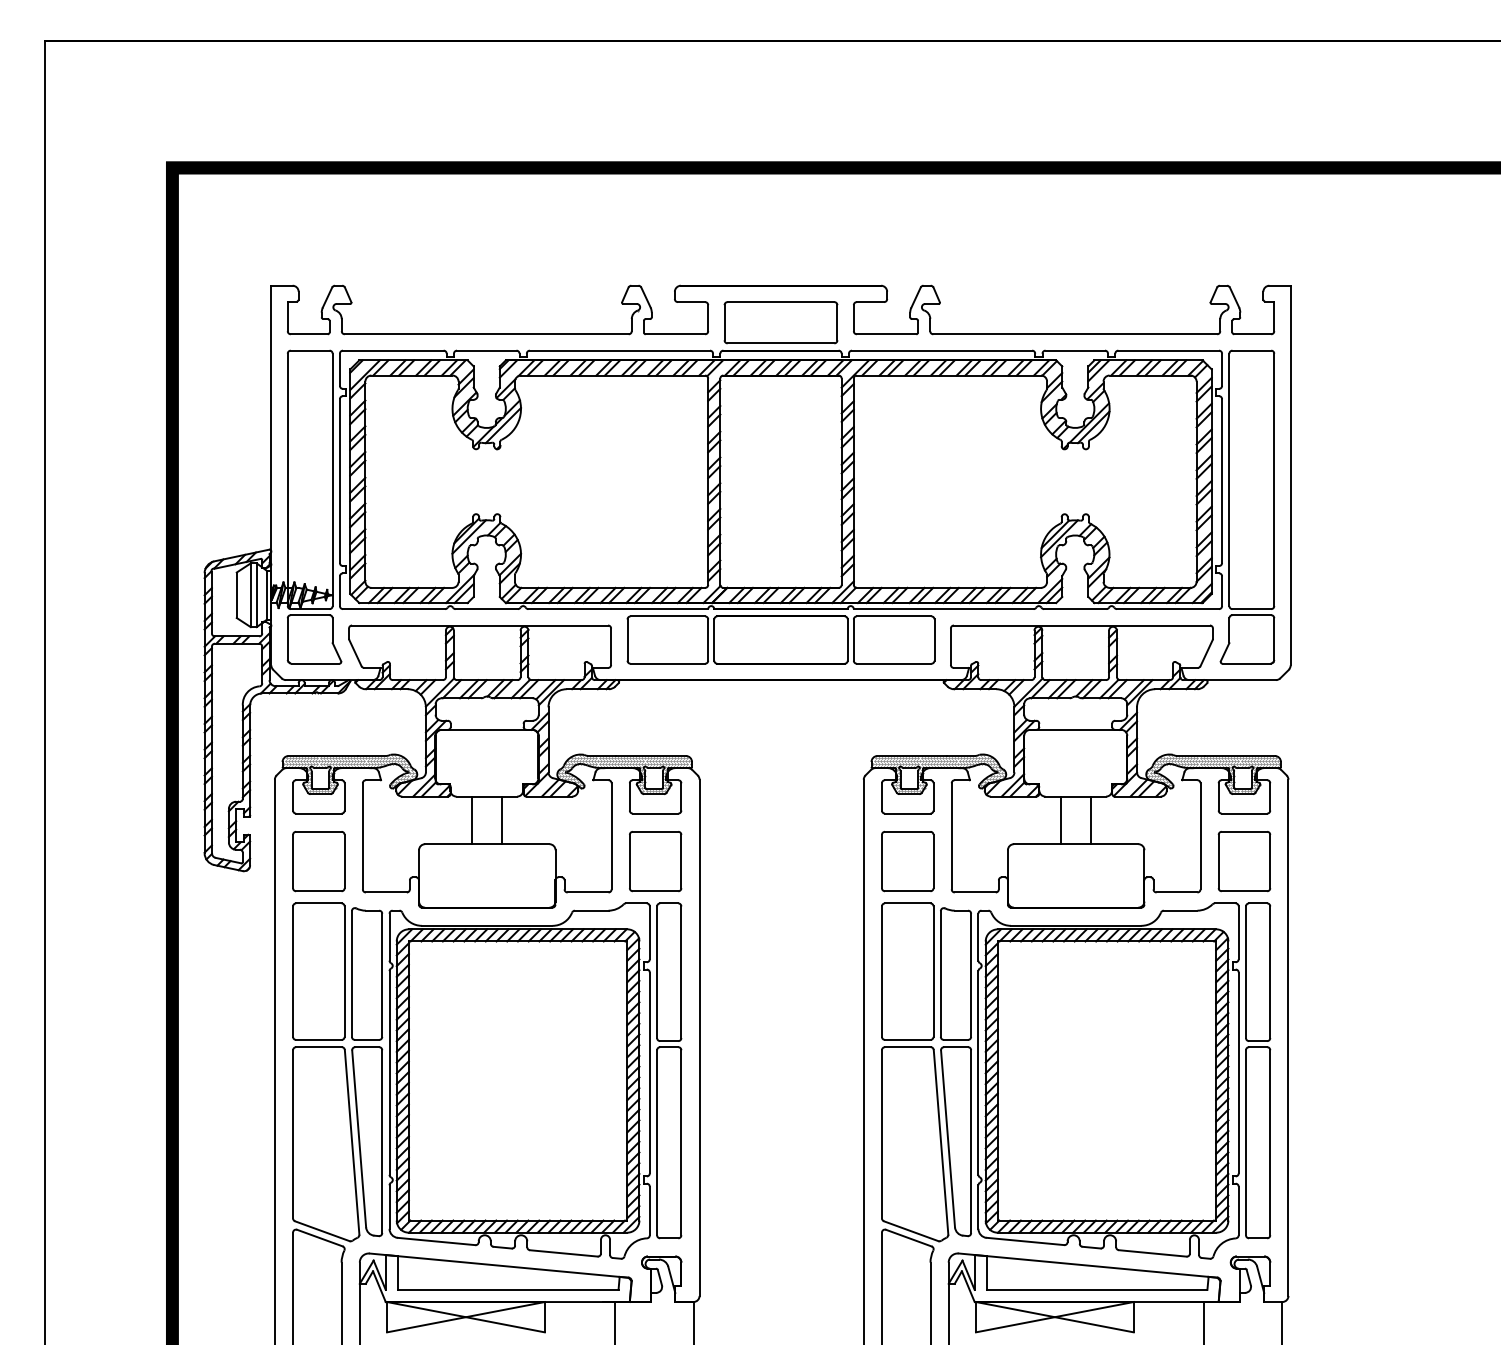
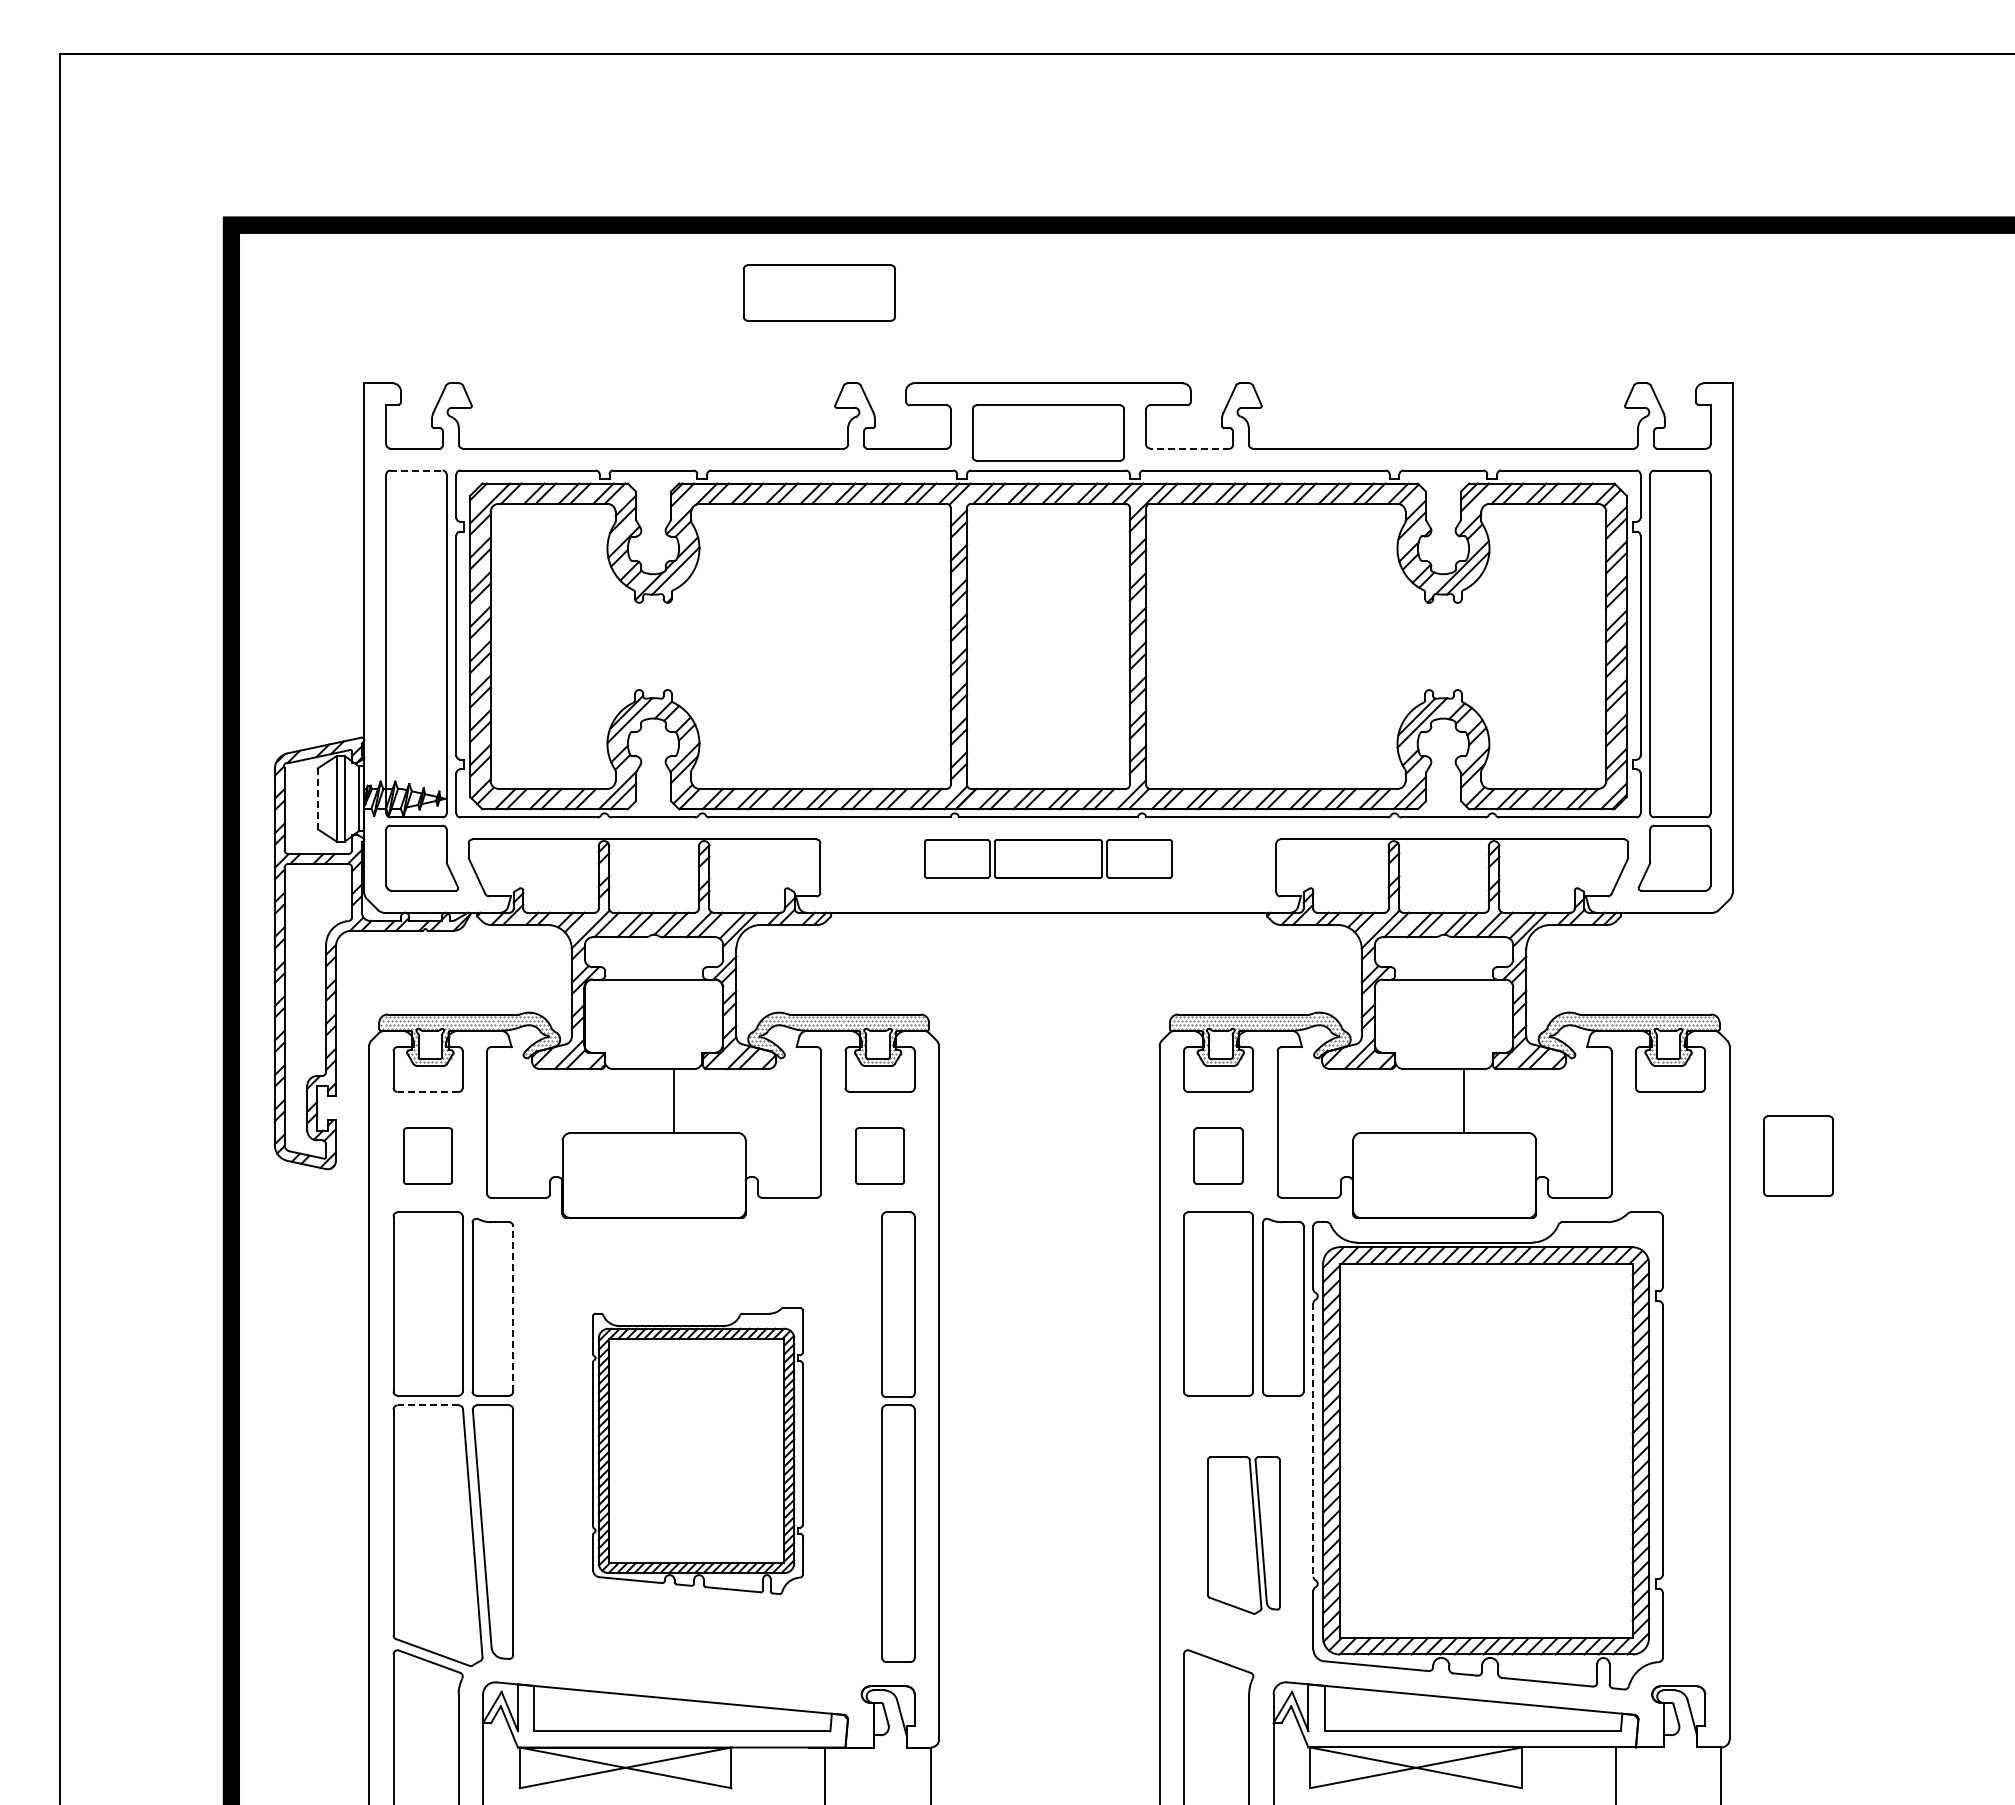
part: (609, 218) -> (818, 292), added
line: (886, 334) -> (1190, 448), solid -> dashed
line: (310, 350) -> (416, 470), solid -> dashed
line: (236, 595) -> (317, 798), solid -> dashed
part: (781, 639) -> (1048, 858), size x0.6
line: (319, 813) -> (428, 1091), solid -> dashed
line: (471, 820) -> (633, 1100), removed
line: (1060, 820) -> (1423, 1100), removed
part: (318, 860) -> (427, 1155), size x0.7
part: (655, 860) -> (879, 1155), size x0.7
part: (907, 860) -> (1218, 1155), size x0.7
part: (1244, 860) -> (1798, 1155), moved
line: (382, 974) -> (513, 1308), solid -> dashed
line: (319, 1047) -> (428, 1405), solid -> dashed
part: (1257, 1070) -> (1688, 1436), removed
line: (978, 1073) -> (1313, 1440), solid -> dashed
part: (519, 1080) -> (697, 1450), size x0.6
part: (926, 1144) -> (1243, 1535), size x0.6

